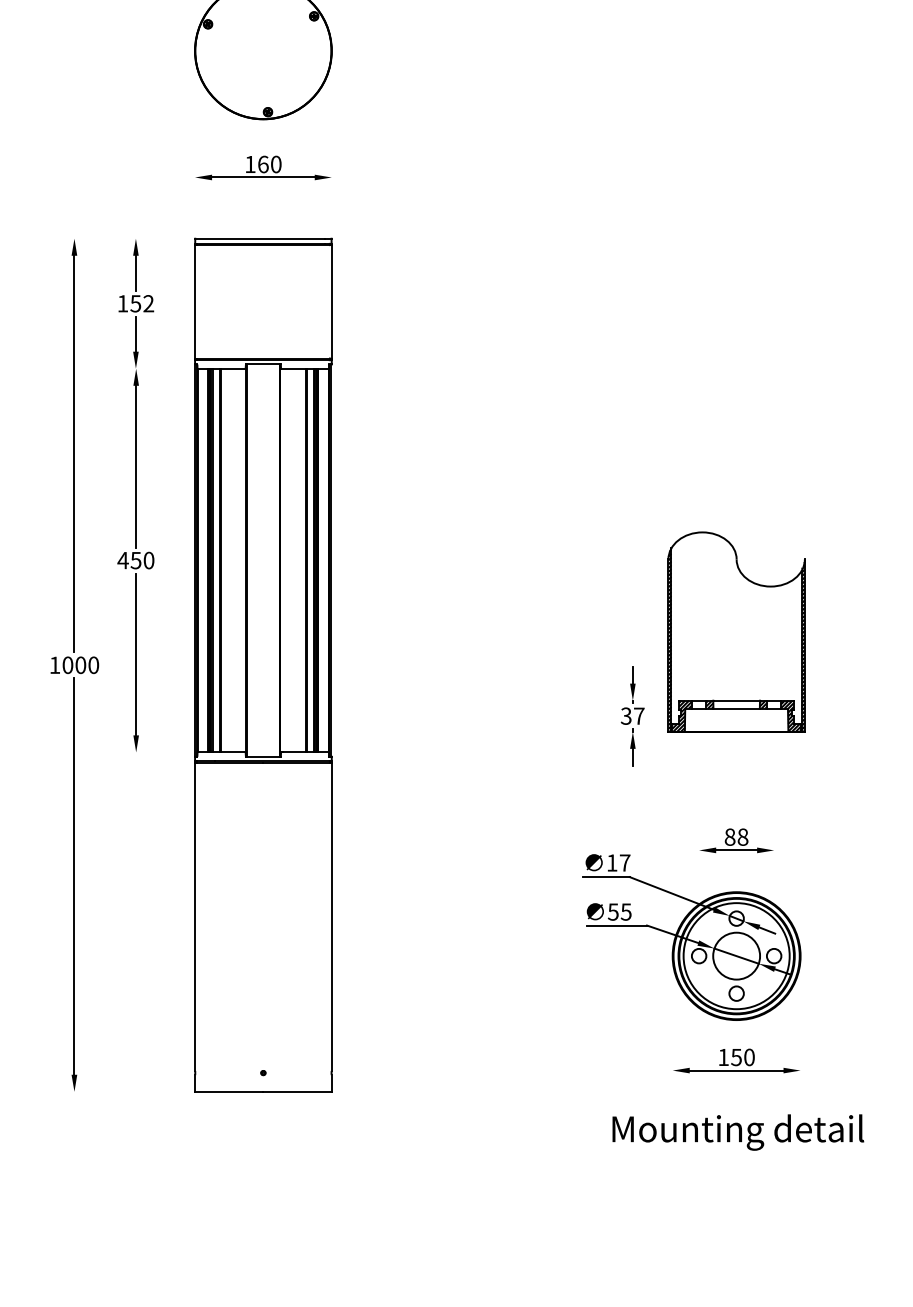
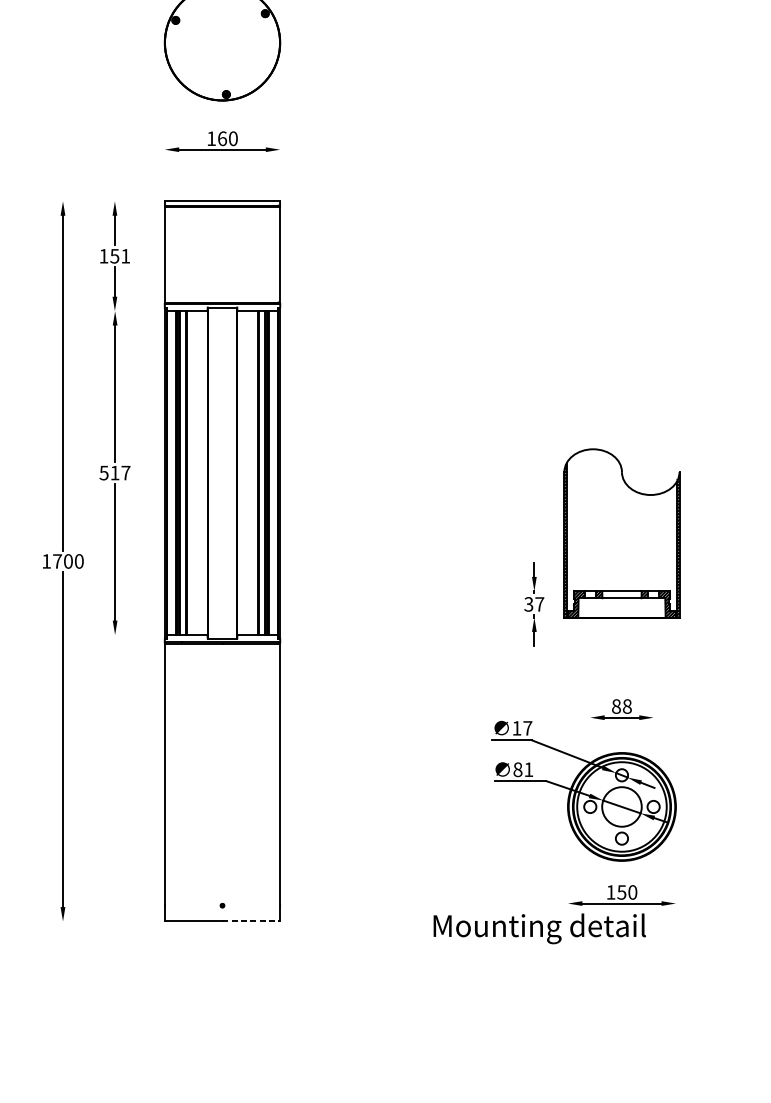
text: (148, 303) -> (125, 256), 152 -> 151
text: (135, 560) -> (114, 472), 450 -> 517
text: (67, 665) -> (57, 561), 1000 -> 1700
text: (619, 911) -> (523, 769), 55 -> 81
line: (298, 1091) -> (252, 921), solid -> dashed
text: (738, 1132) -> (539, 928), moved

